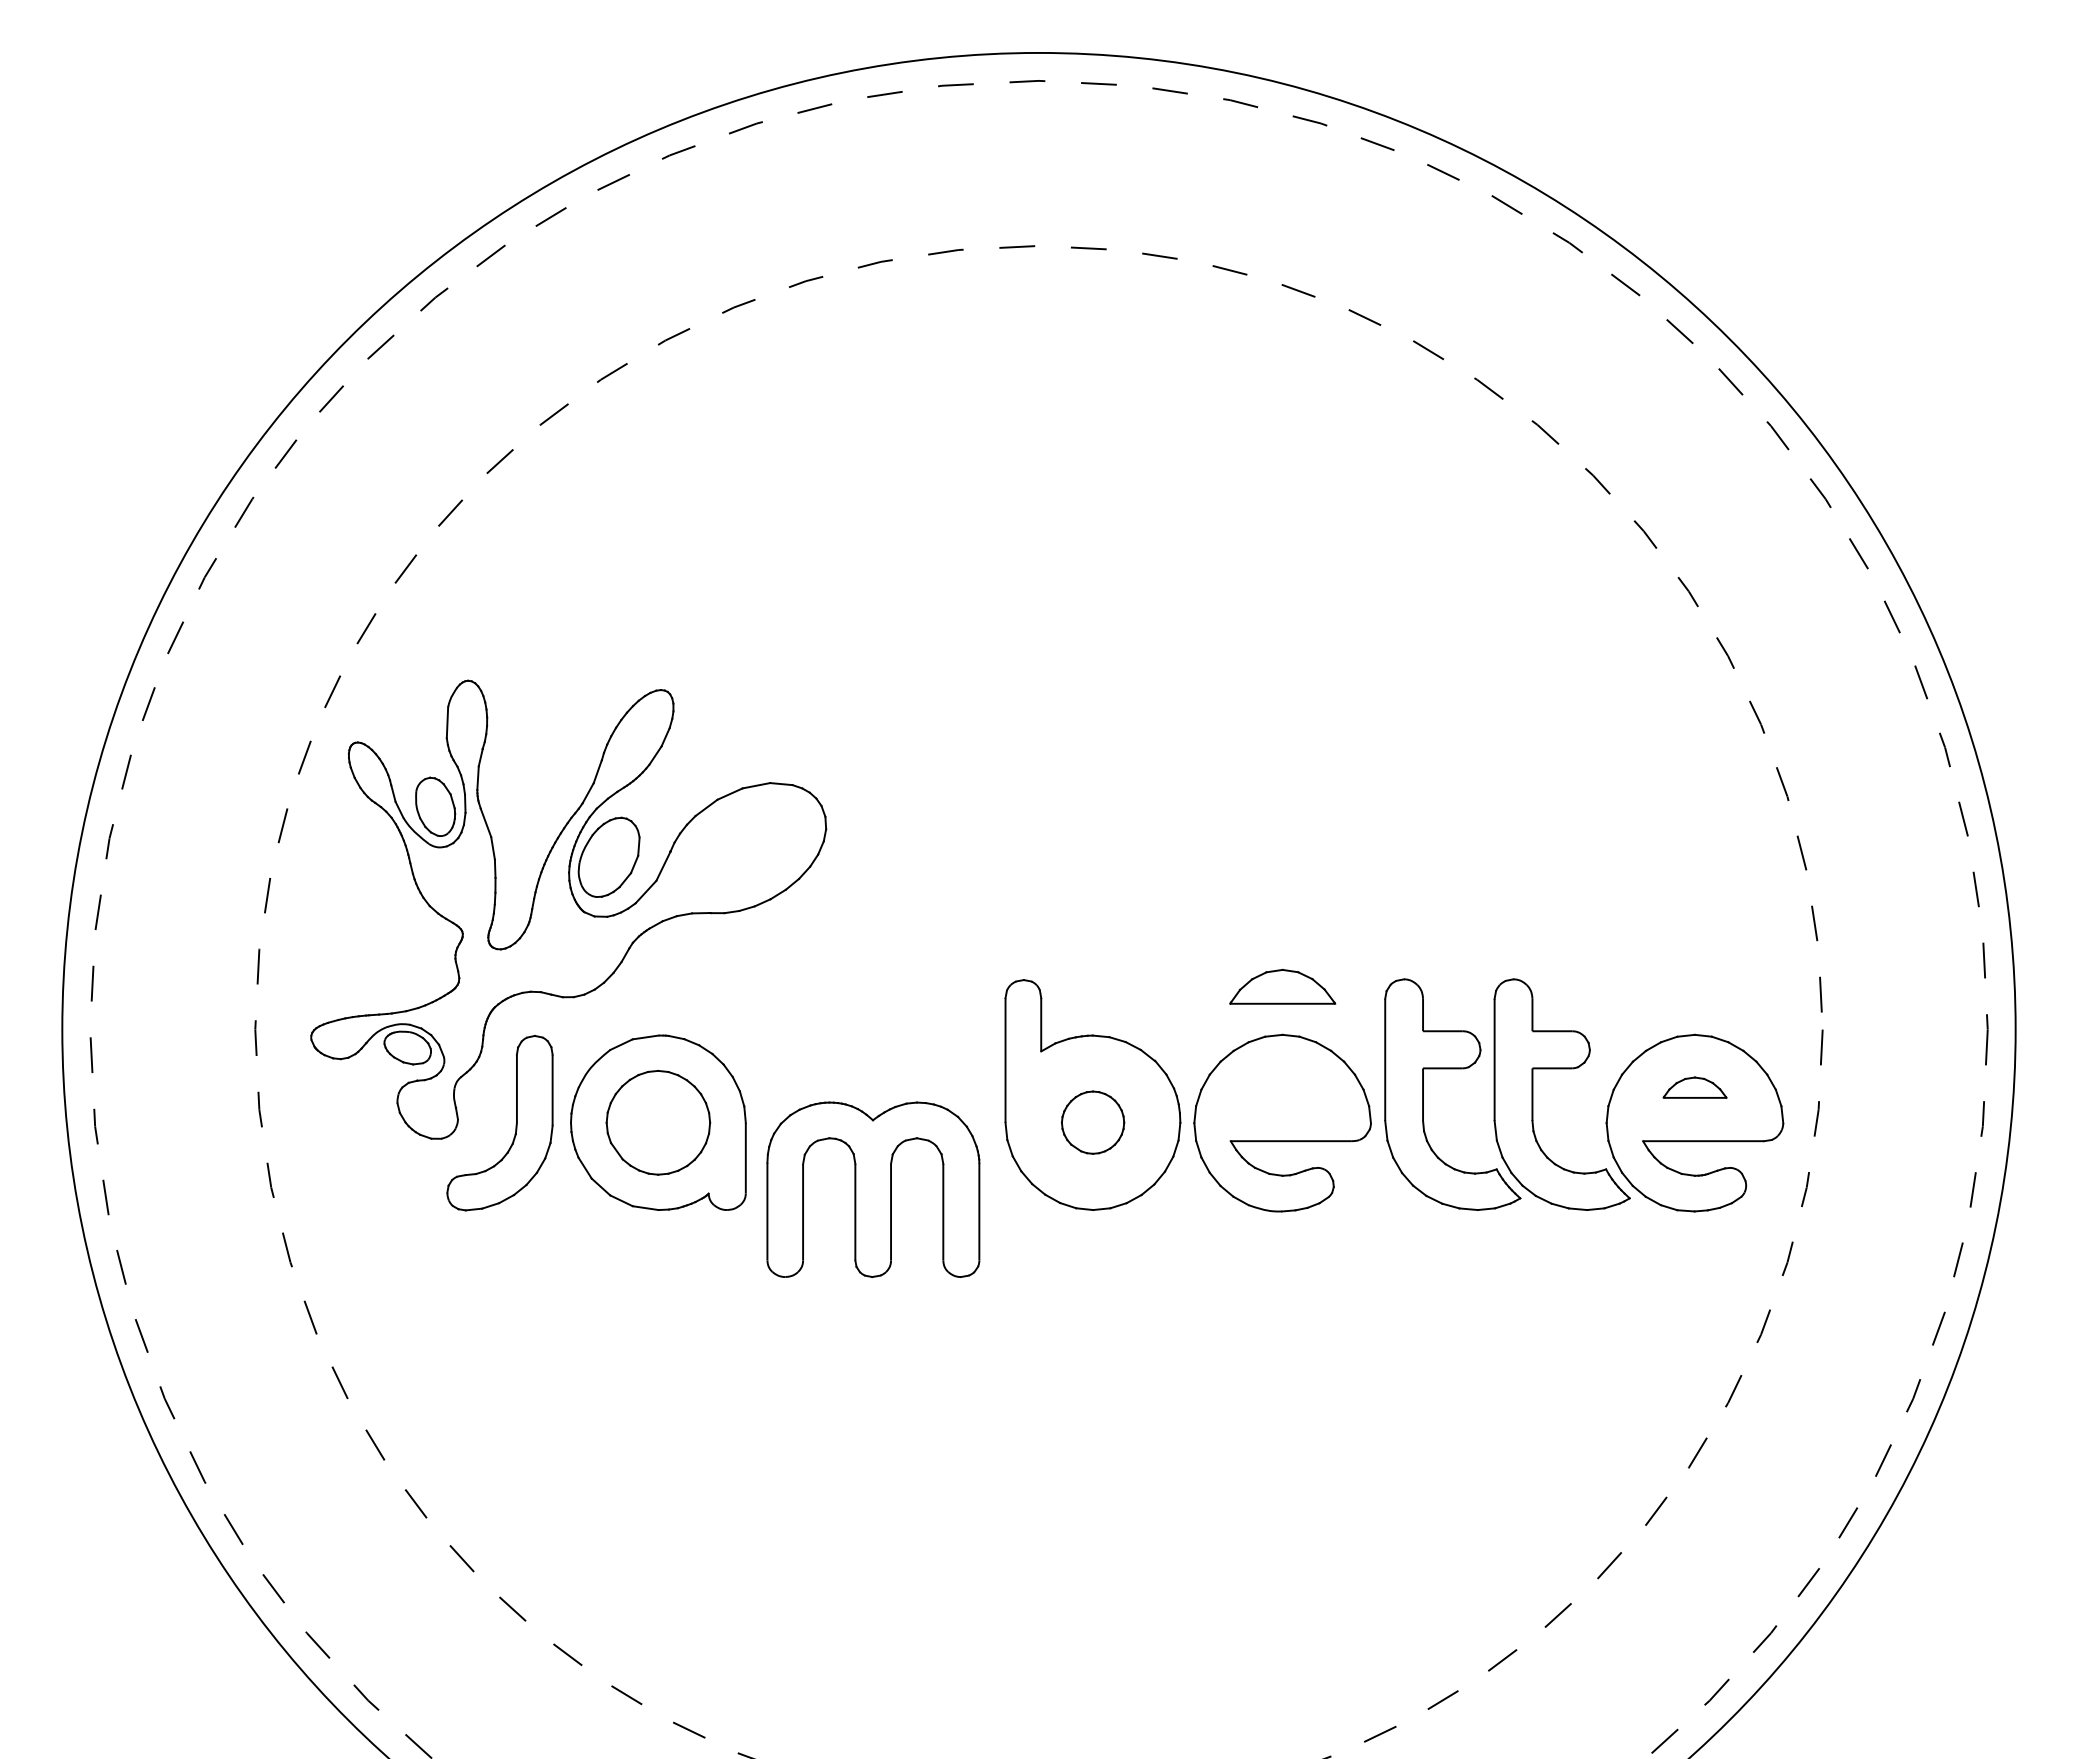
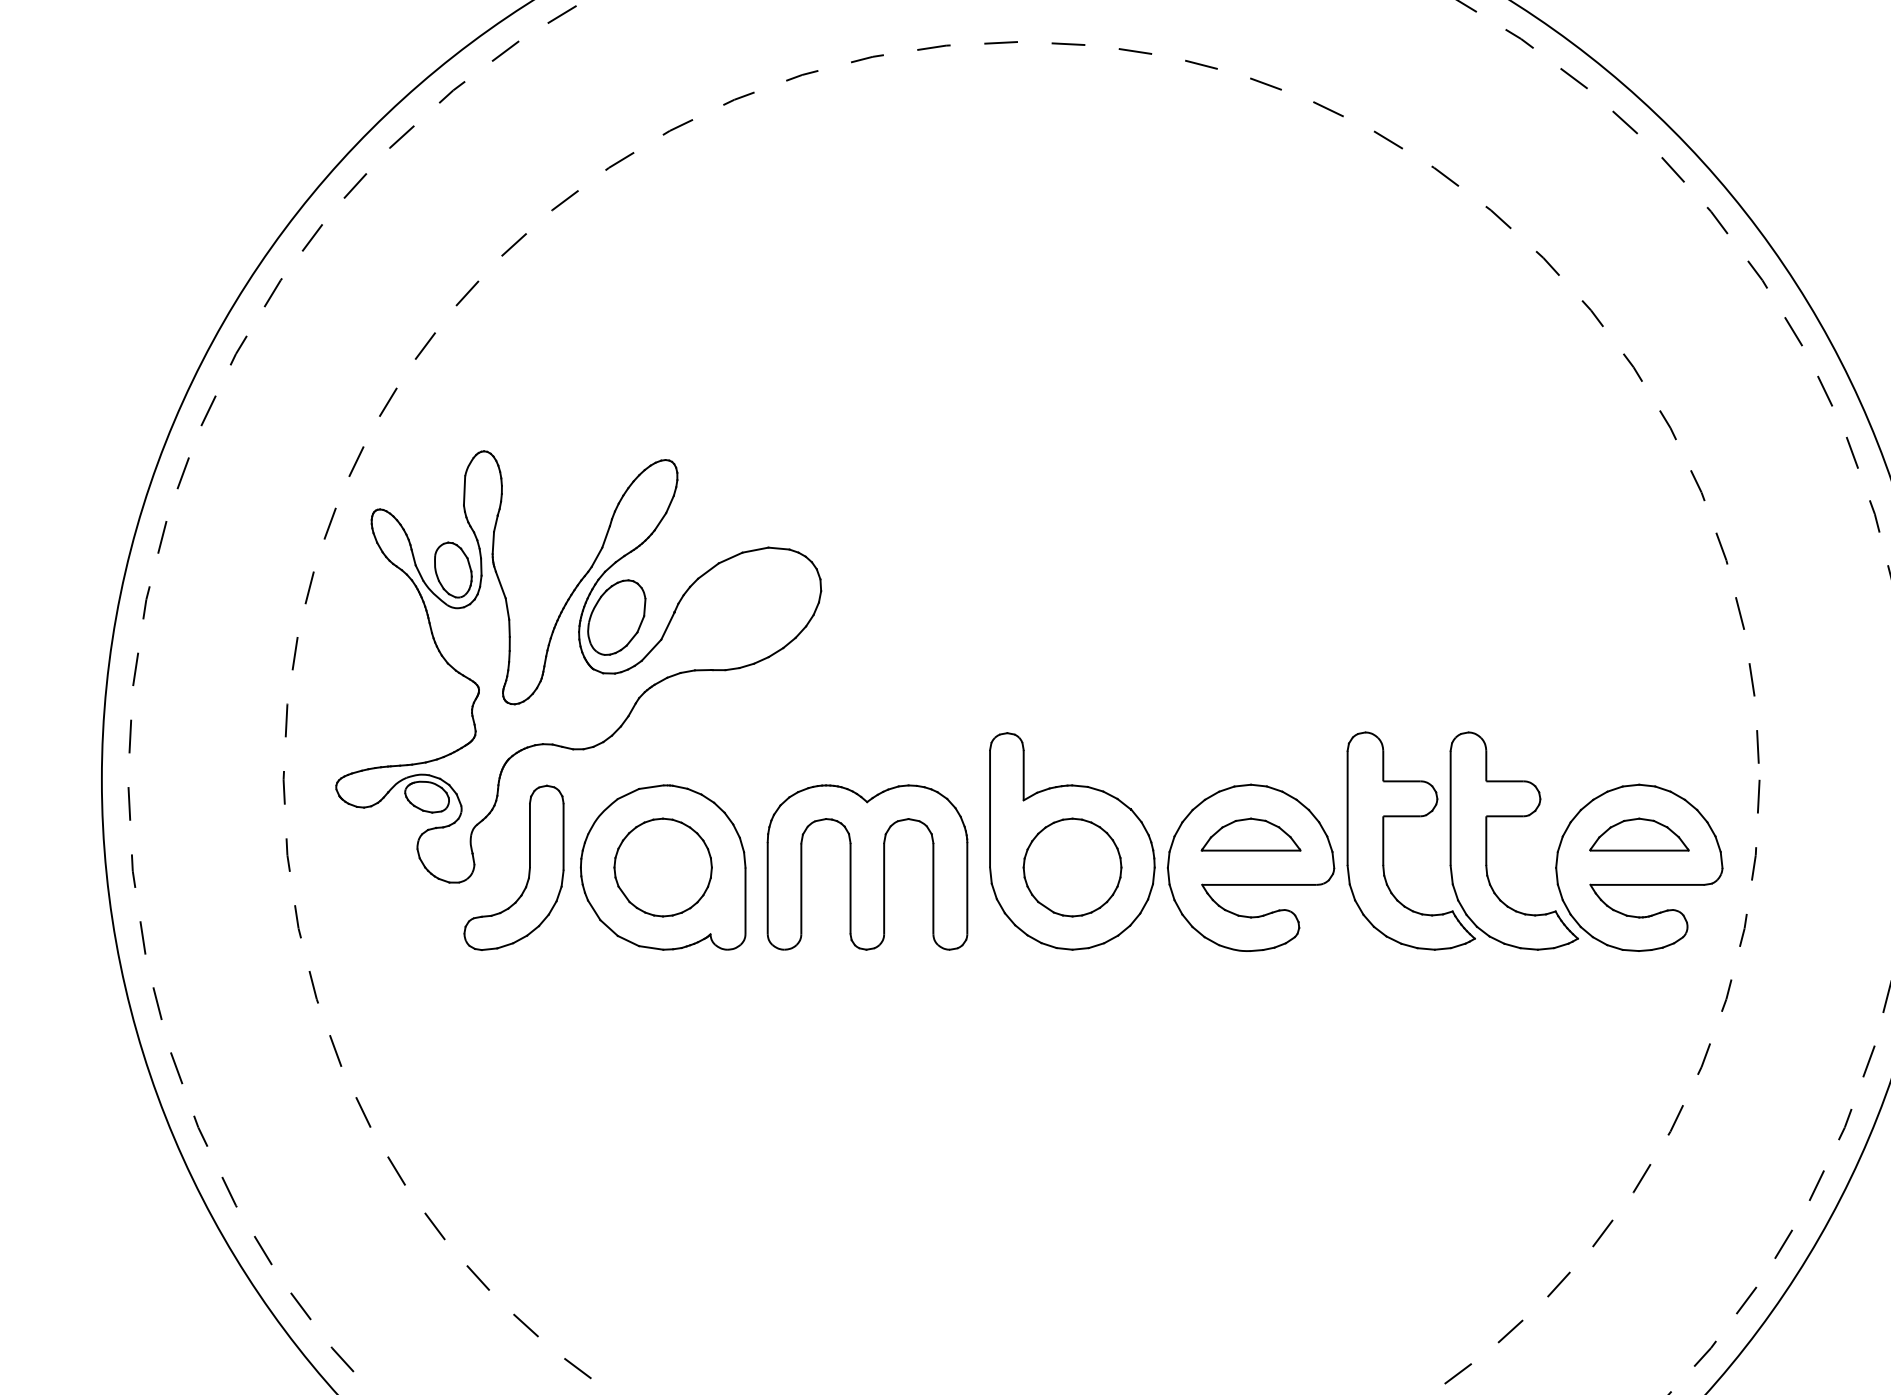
part: (1282, 986) -> (1250, 834), moved
part: (1694, 1087) -> (1638, 834), size x1.67
part: (1092, 1122) -> (1071, 867), size x1.67
part: (873, 1189) -> (867, 867), moved

